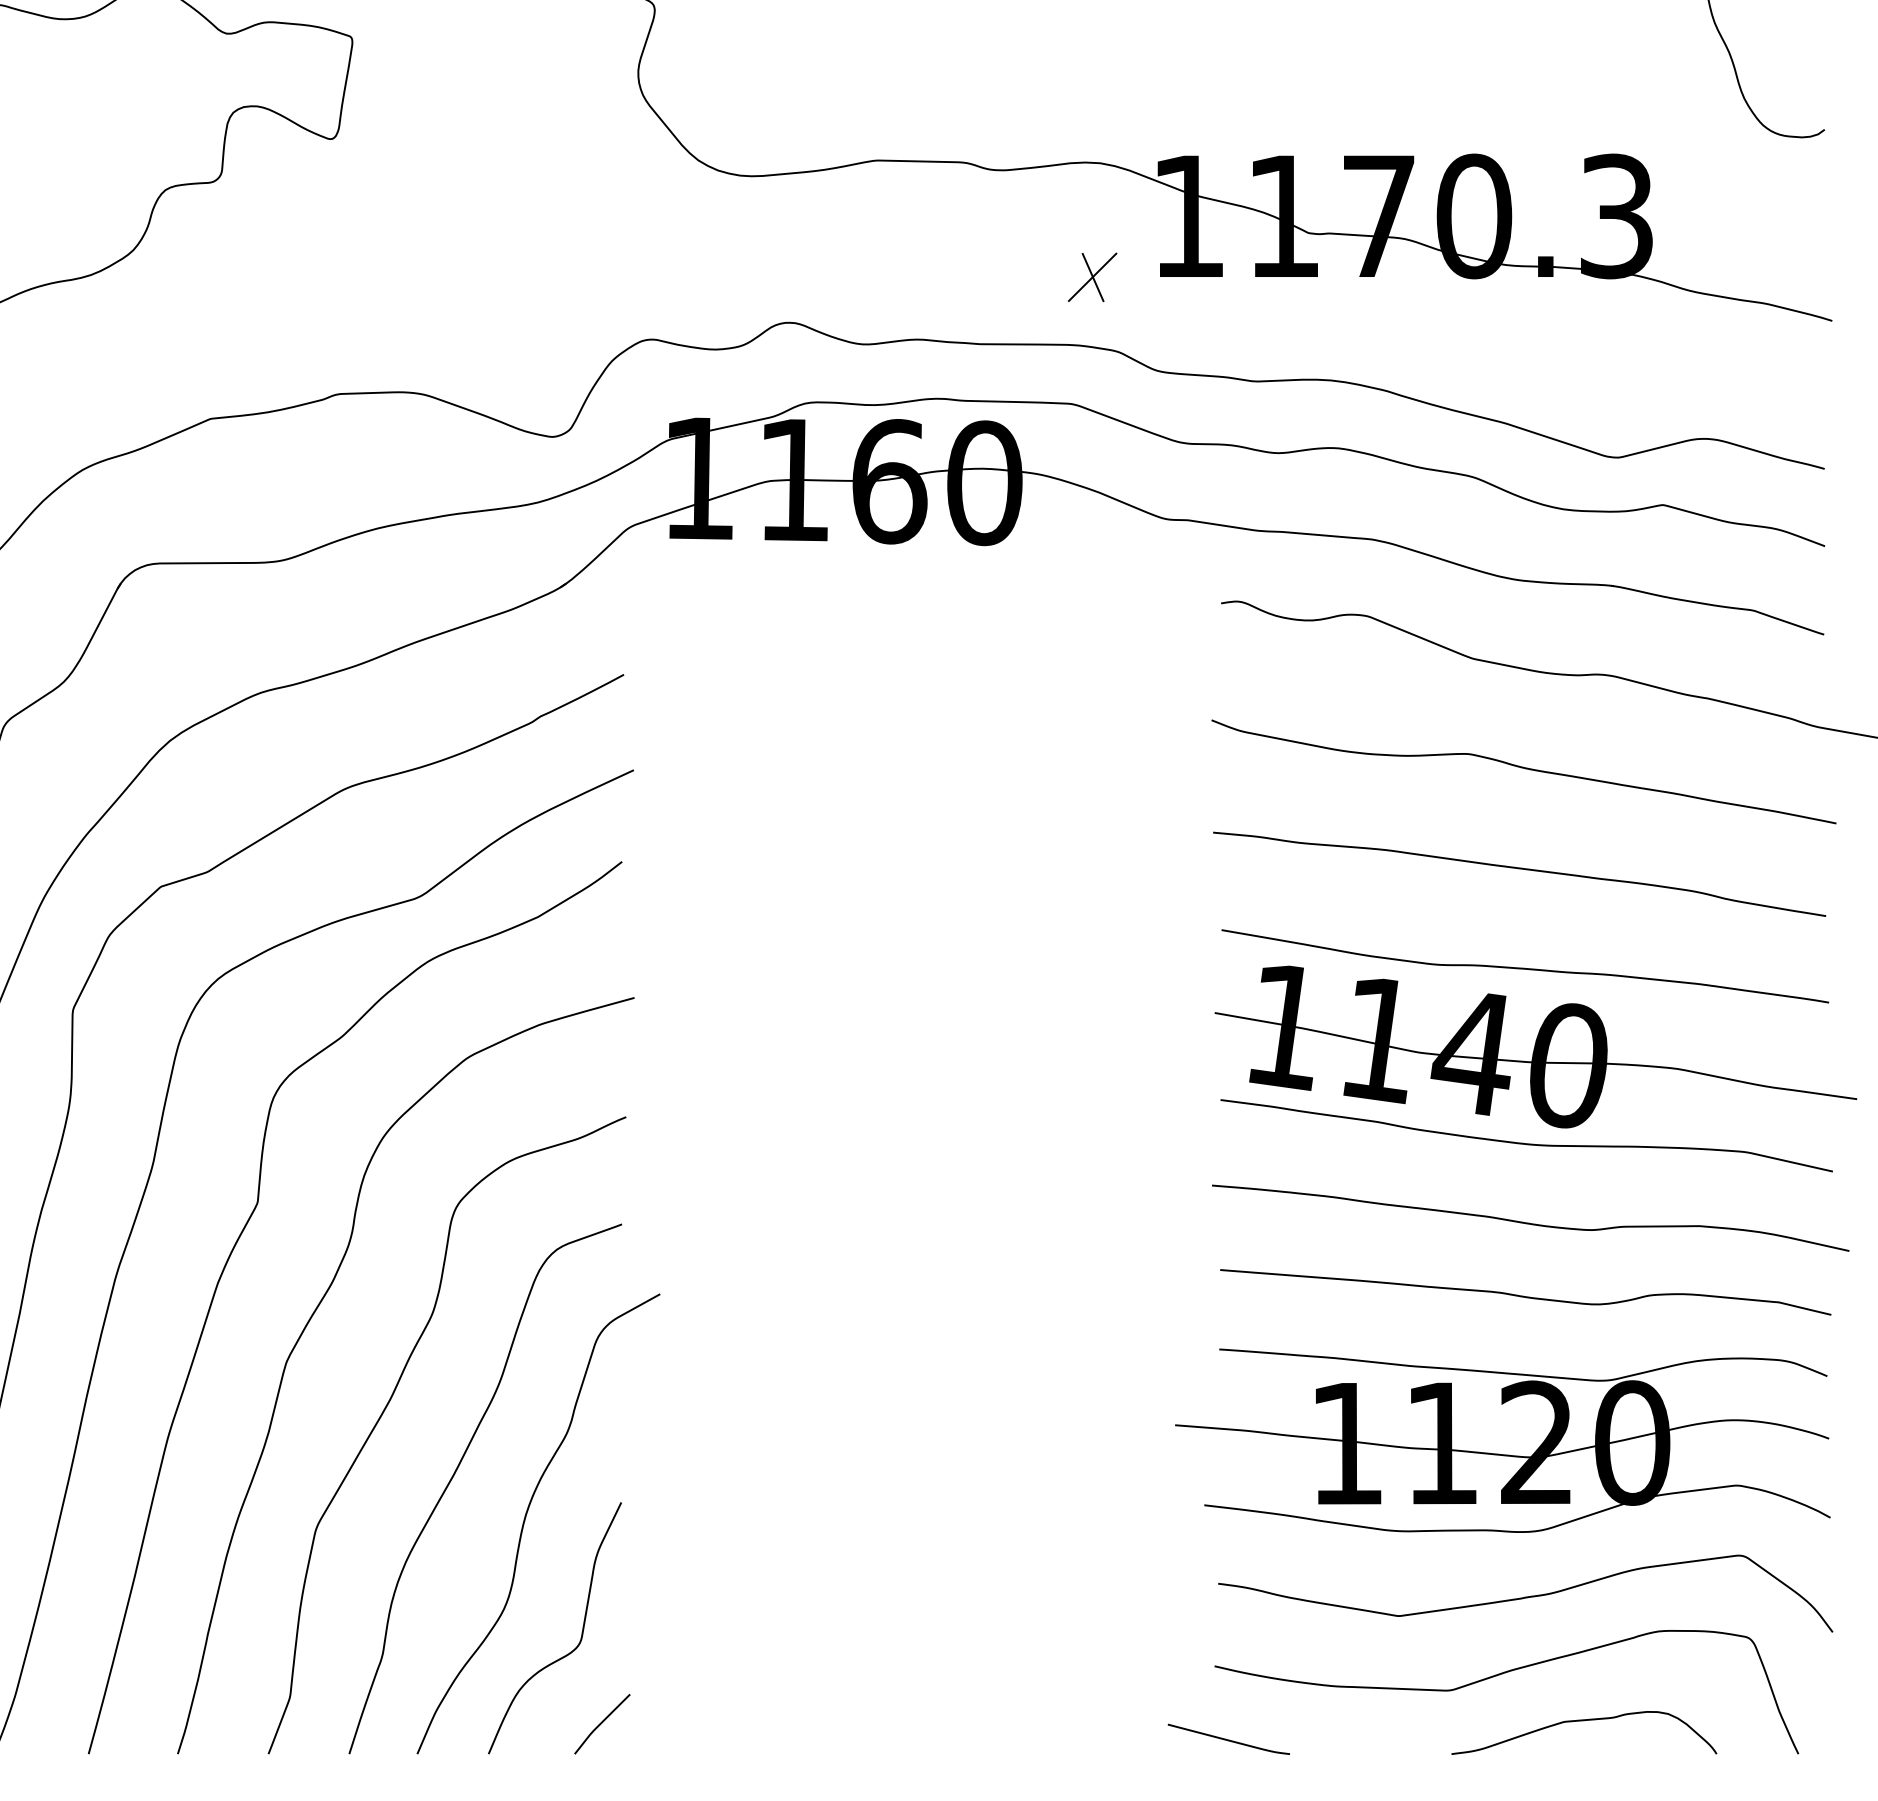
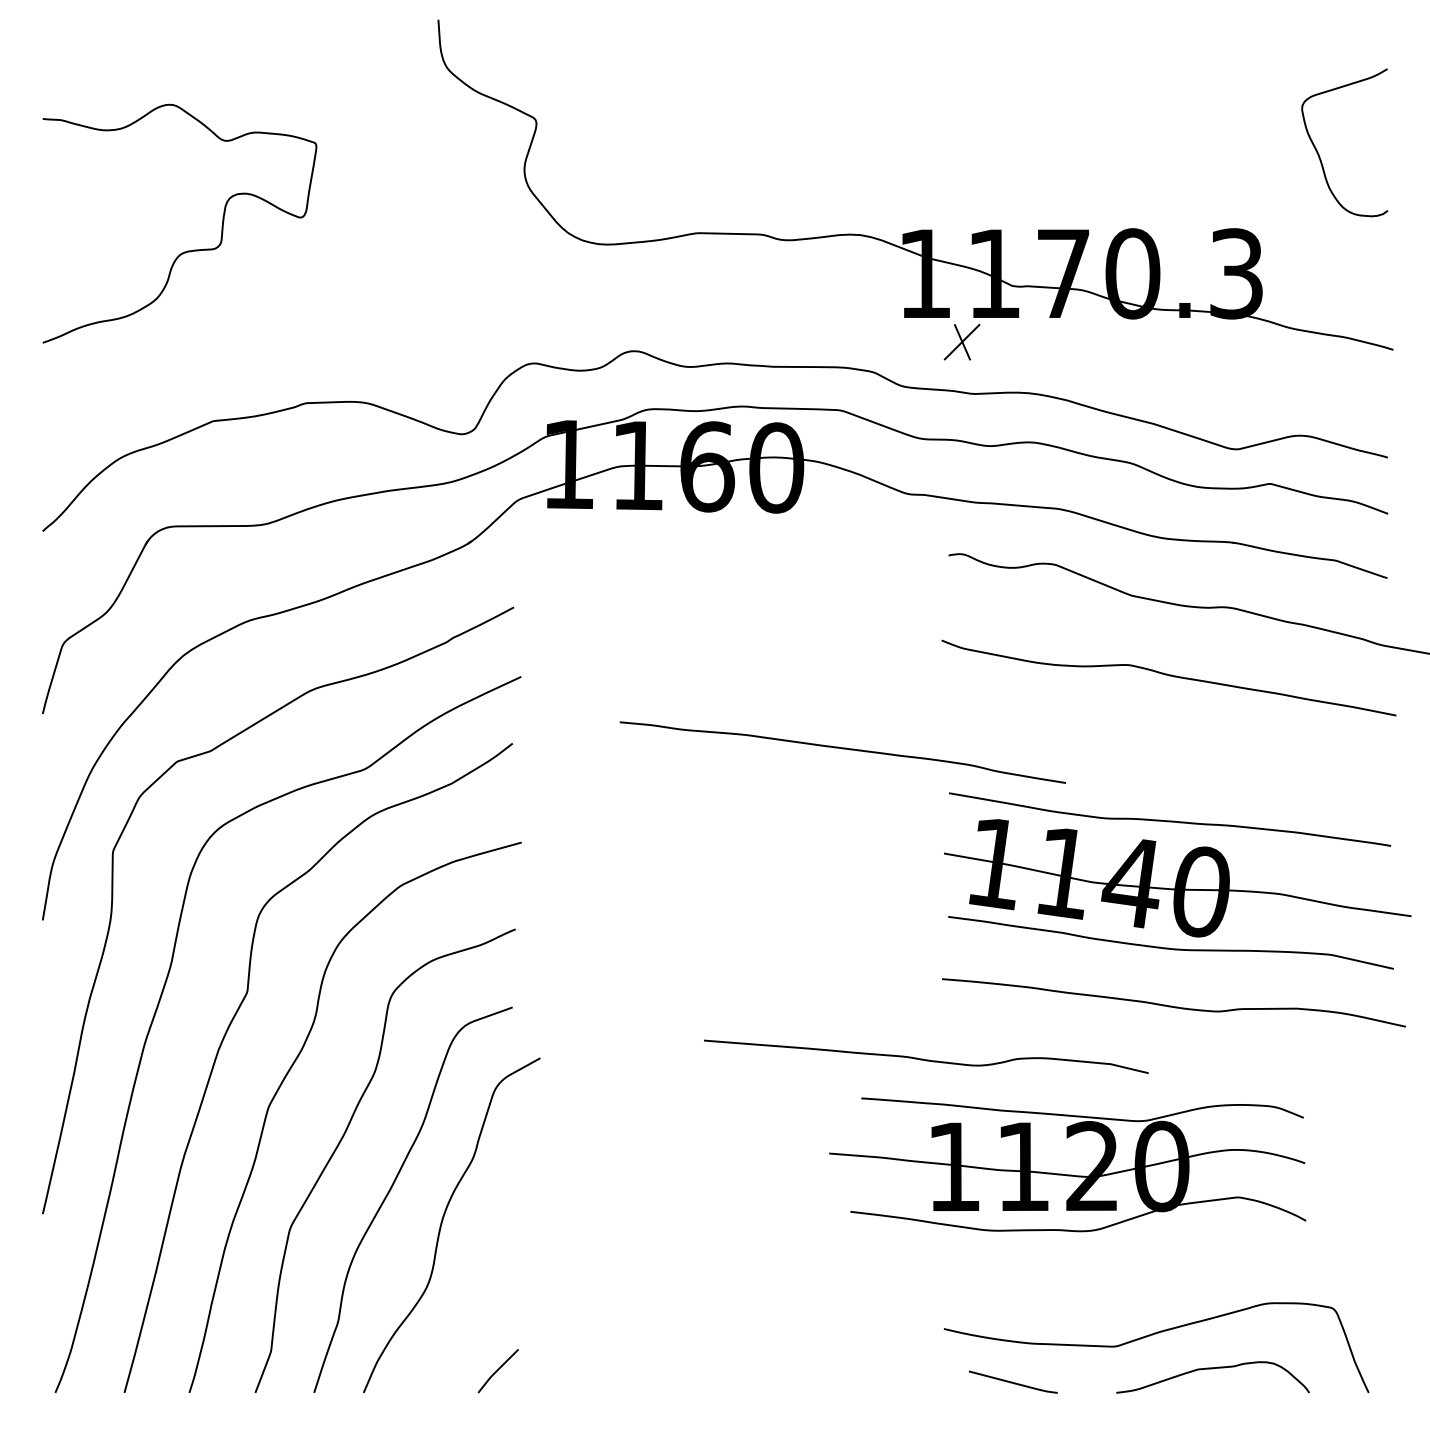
part: (1091, 276) -> (961, 341), moved
curve: (1519, 870) -> (842, 749), moved
curve: (1525, 1296) -> (926, 1059), moved
part: (1502, 1454) -> (1067, 1174), moved
curve: (1527, 1595) -> (1171, 1277), removed
curve: (580, 1634) -> (482, 1305), removed
curve: (1227, 1738) -> (1012, 1381), moved

